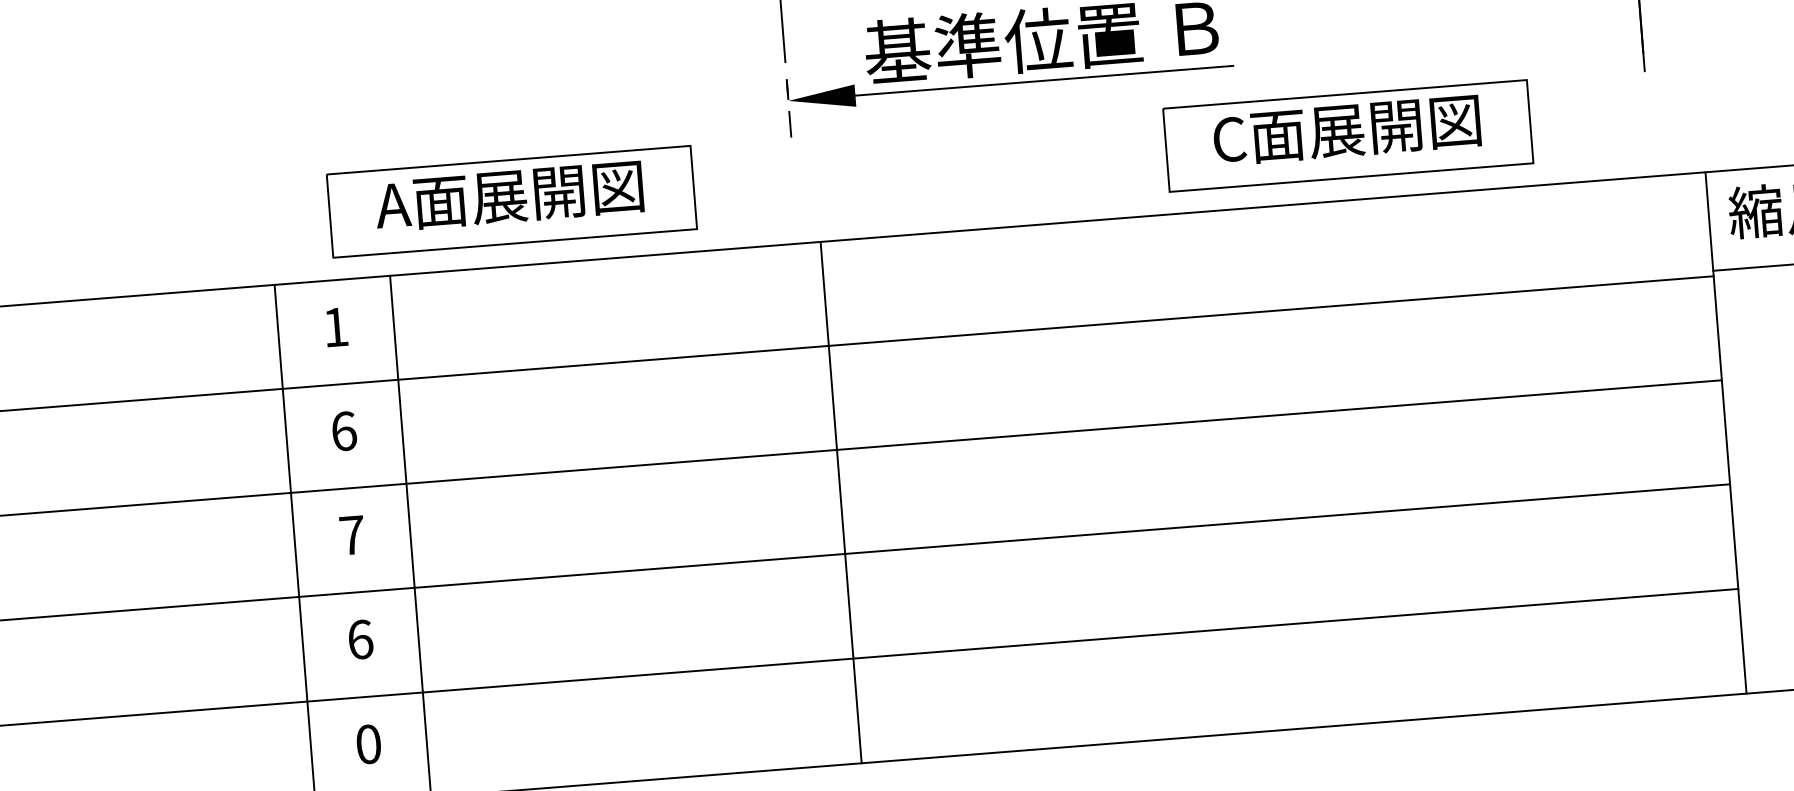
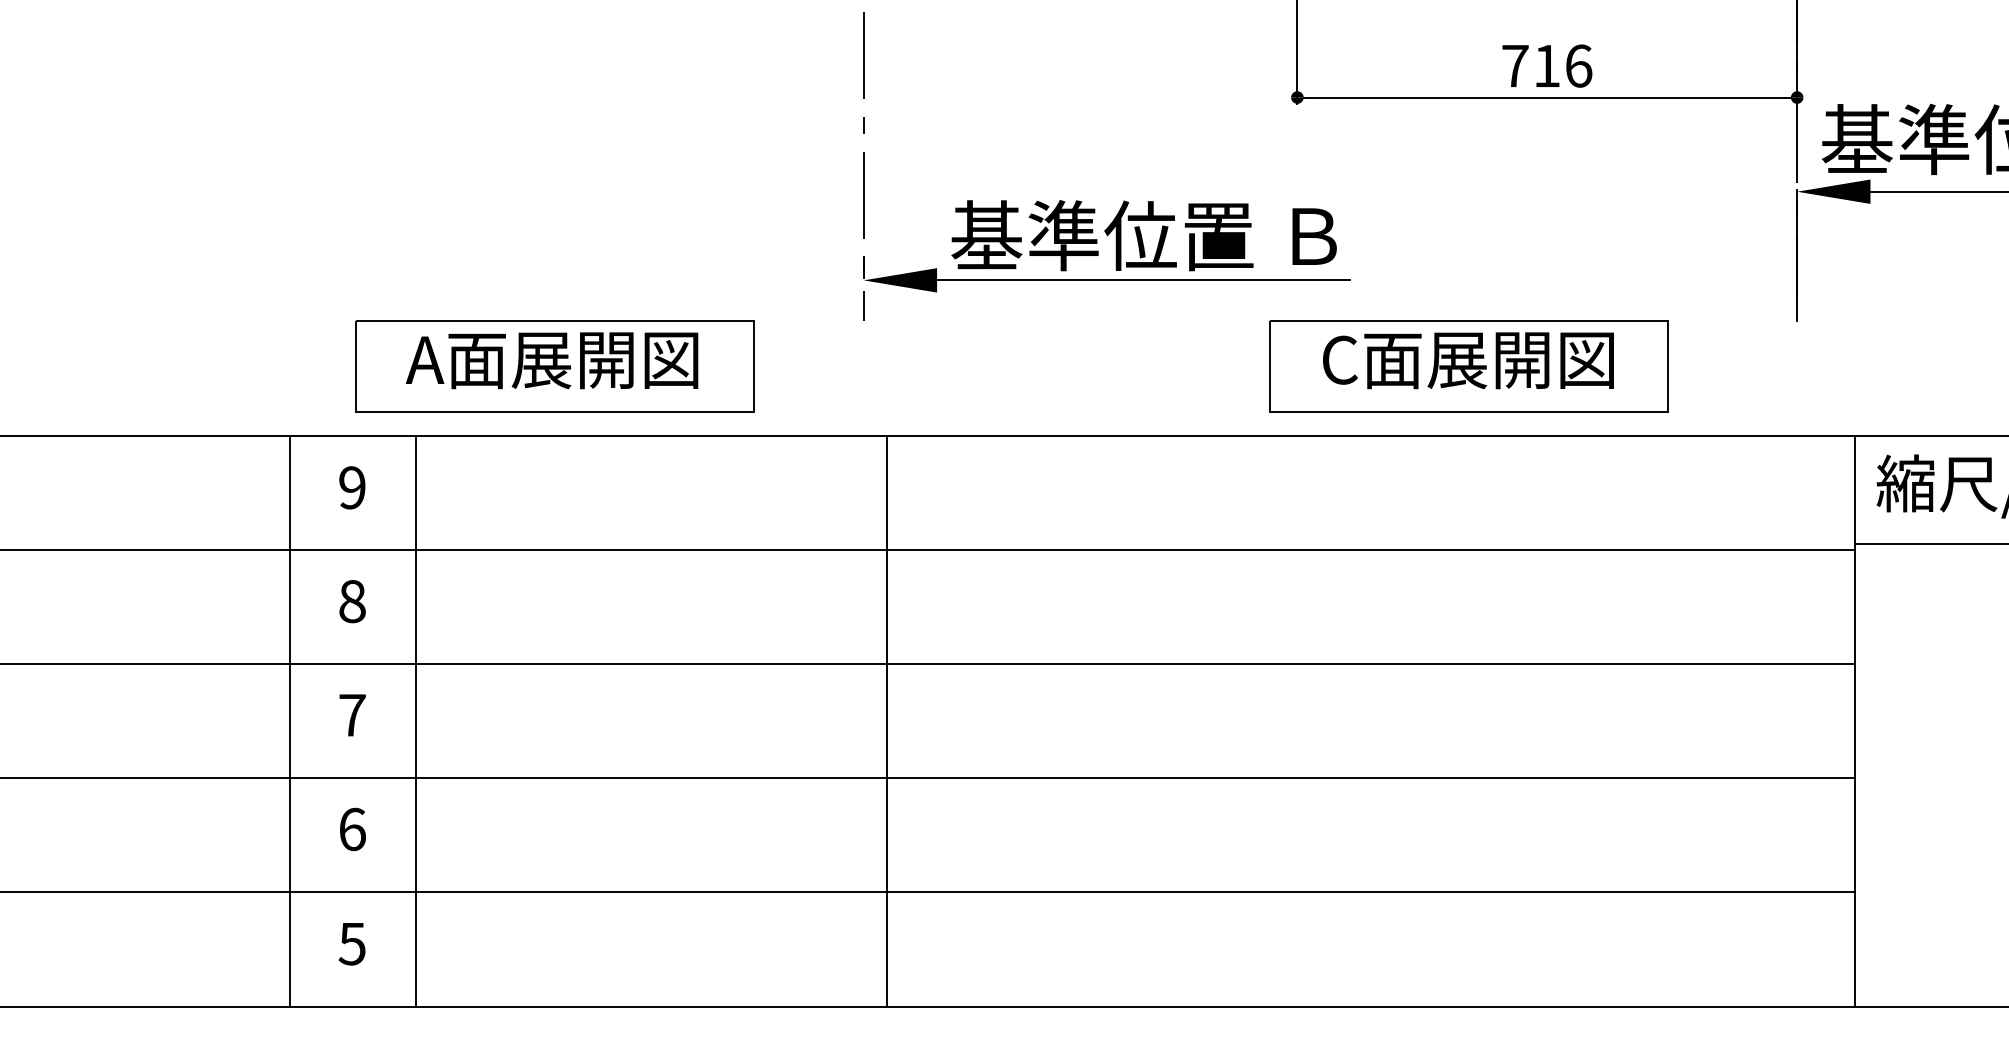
text: (335, 327) -> (352, 487), 1 -> 9
text: (344, 431) -> (352, 601), 6 -> 8
text: (367, 744) -> (351, 943), 0 -> 5

